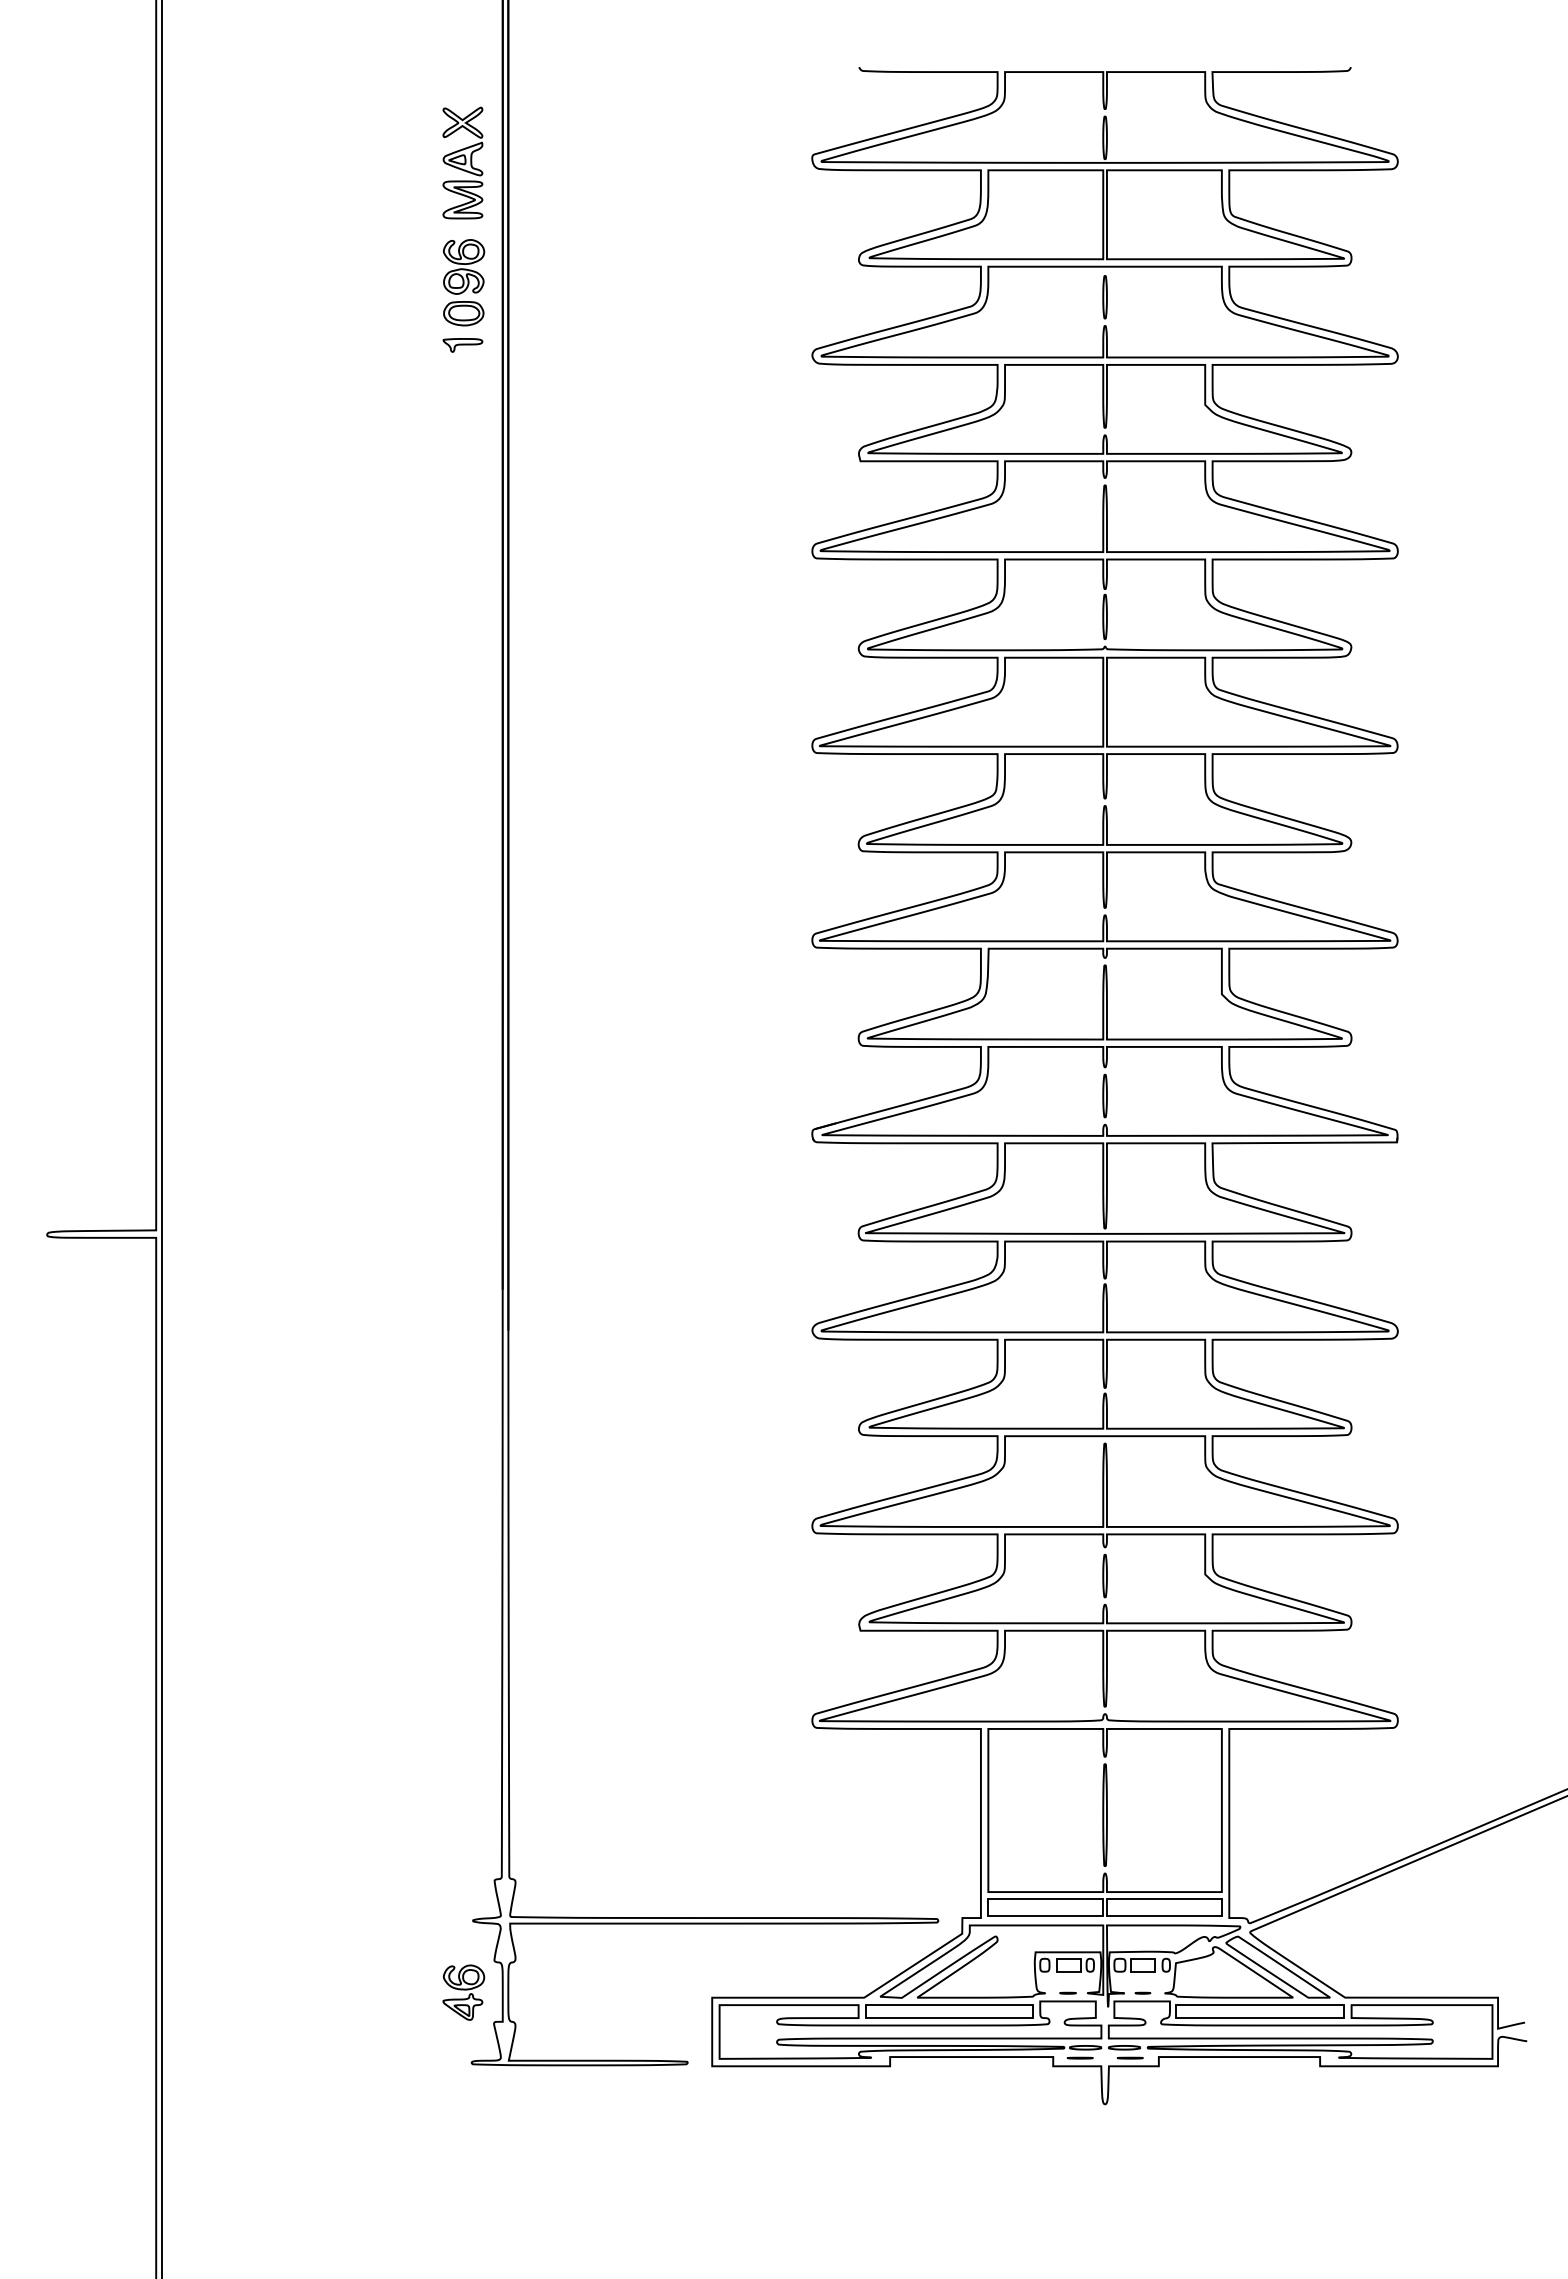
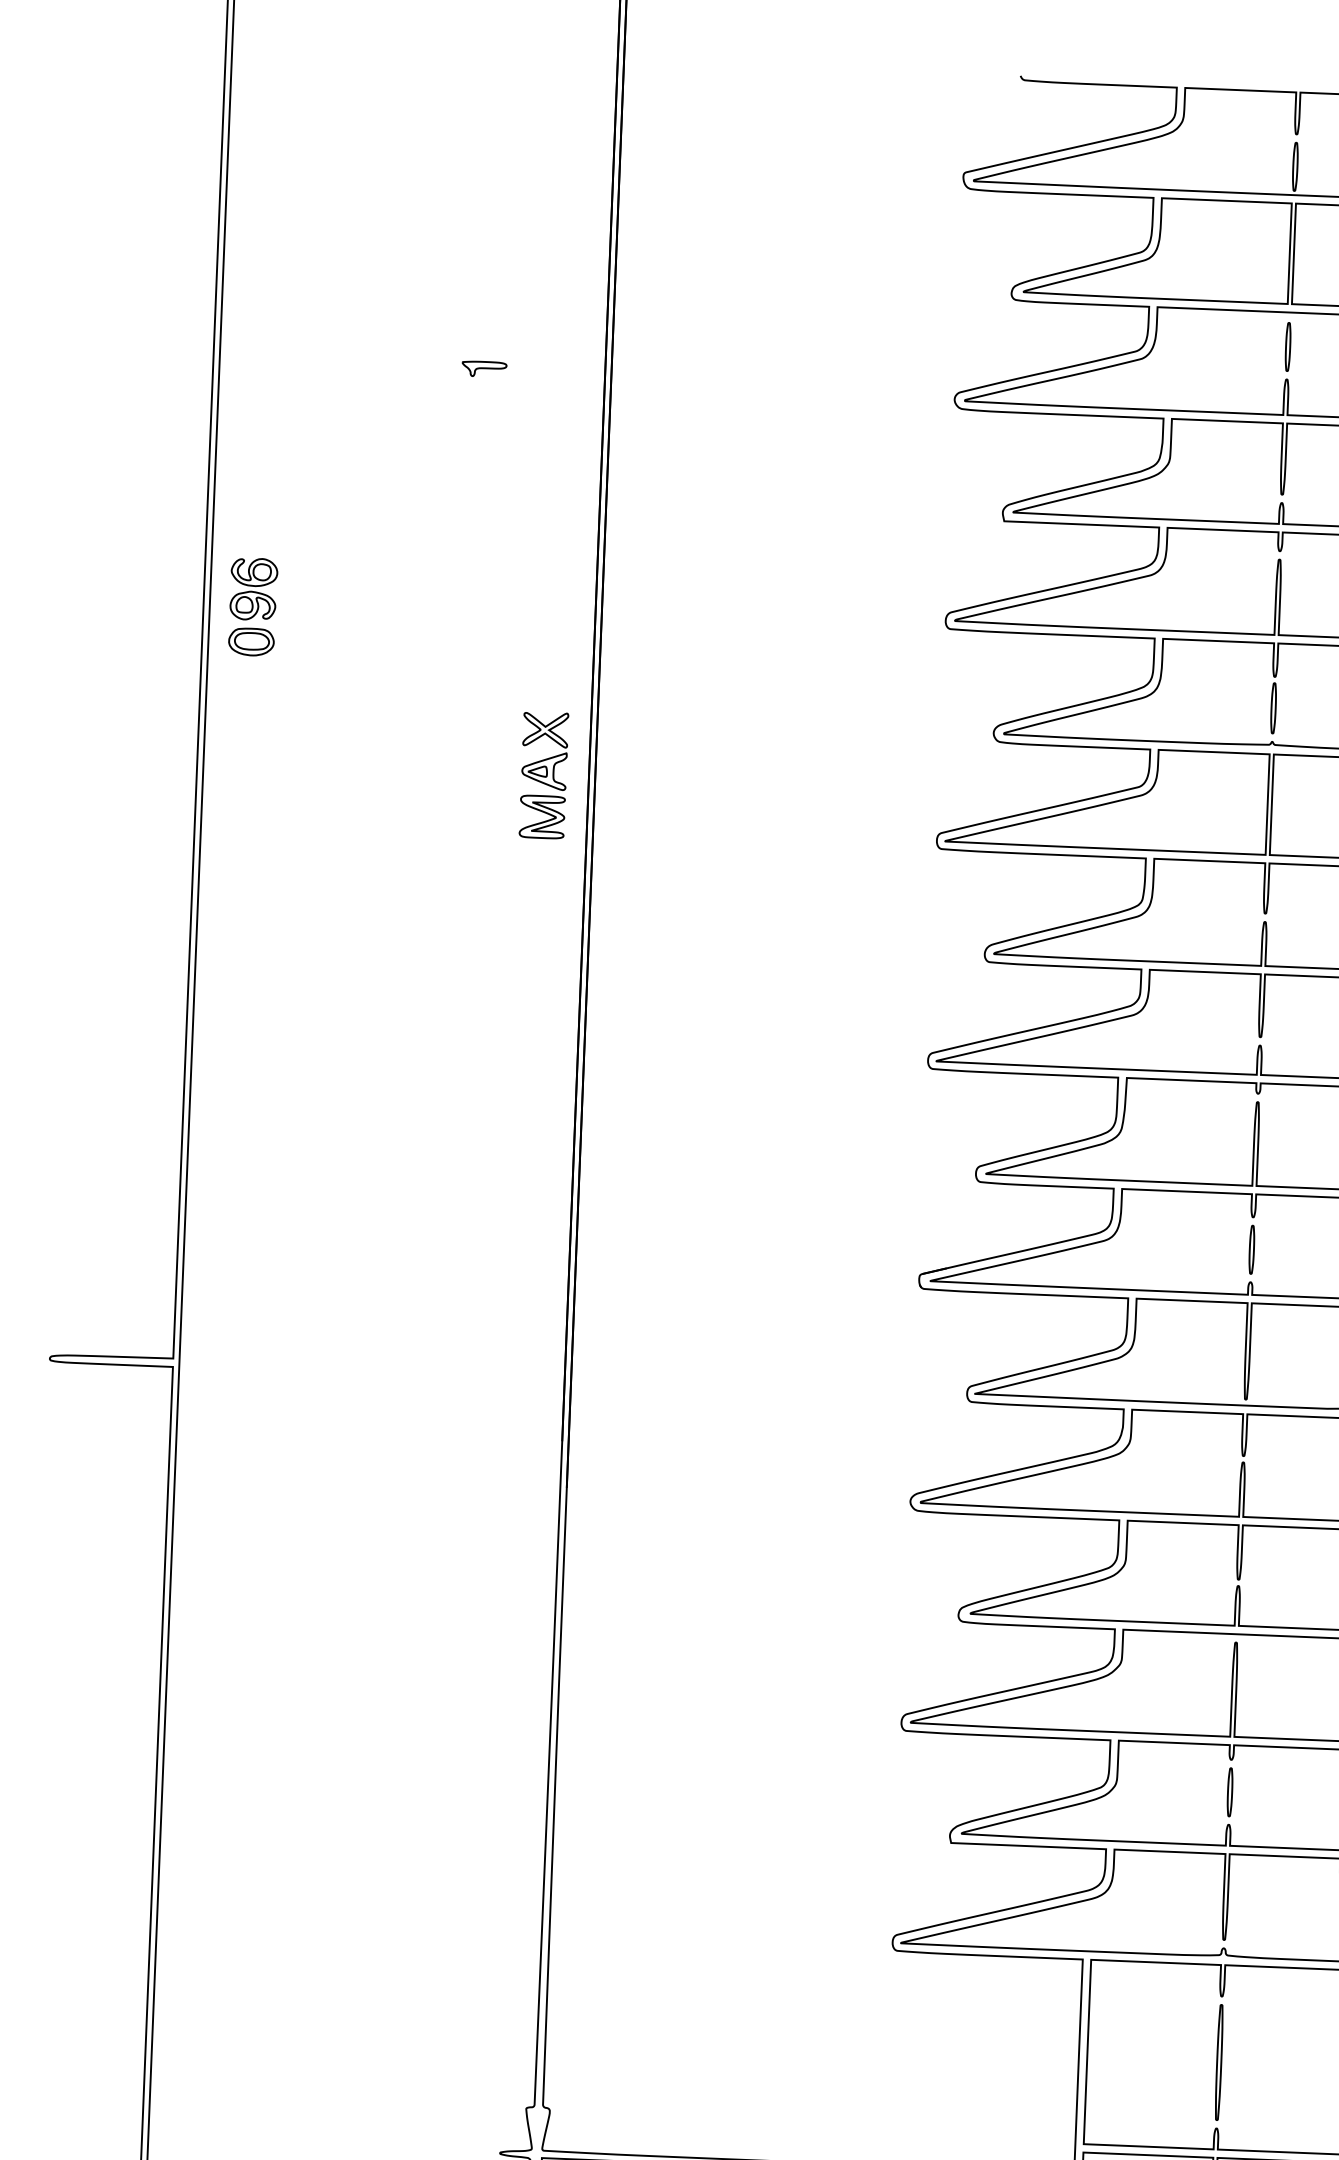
part: (462, 162) -> (543, 774), moved
part: (464, 282) -> (253, 606), moved
part: (462, 345) -> (483, 369), moved

